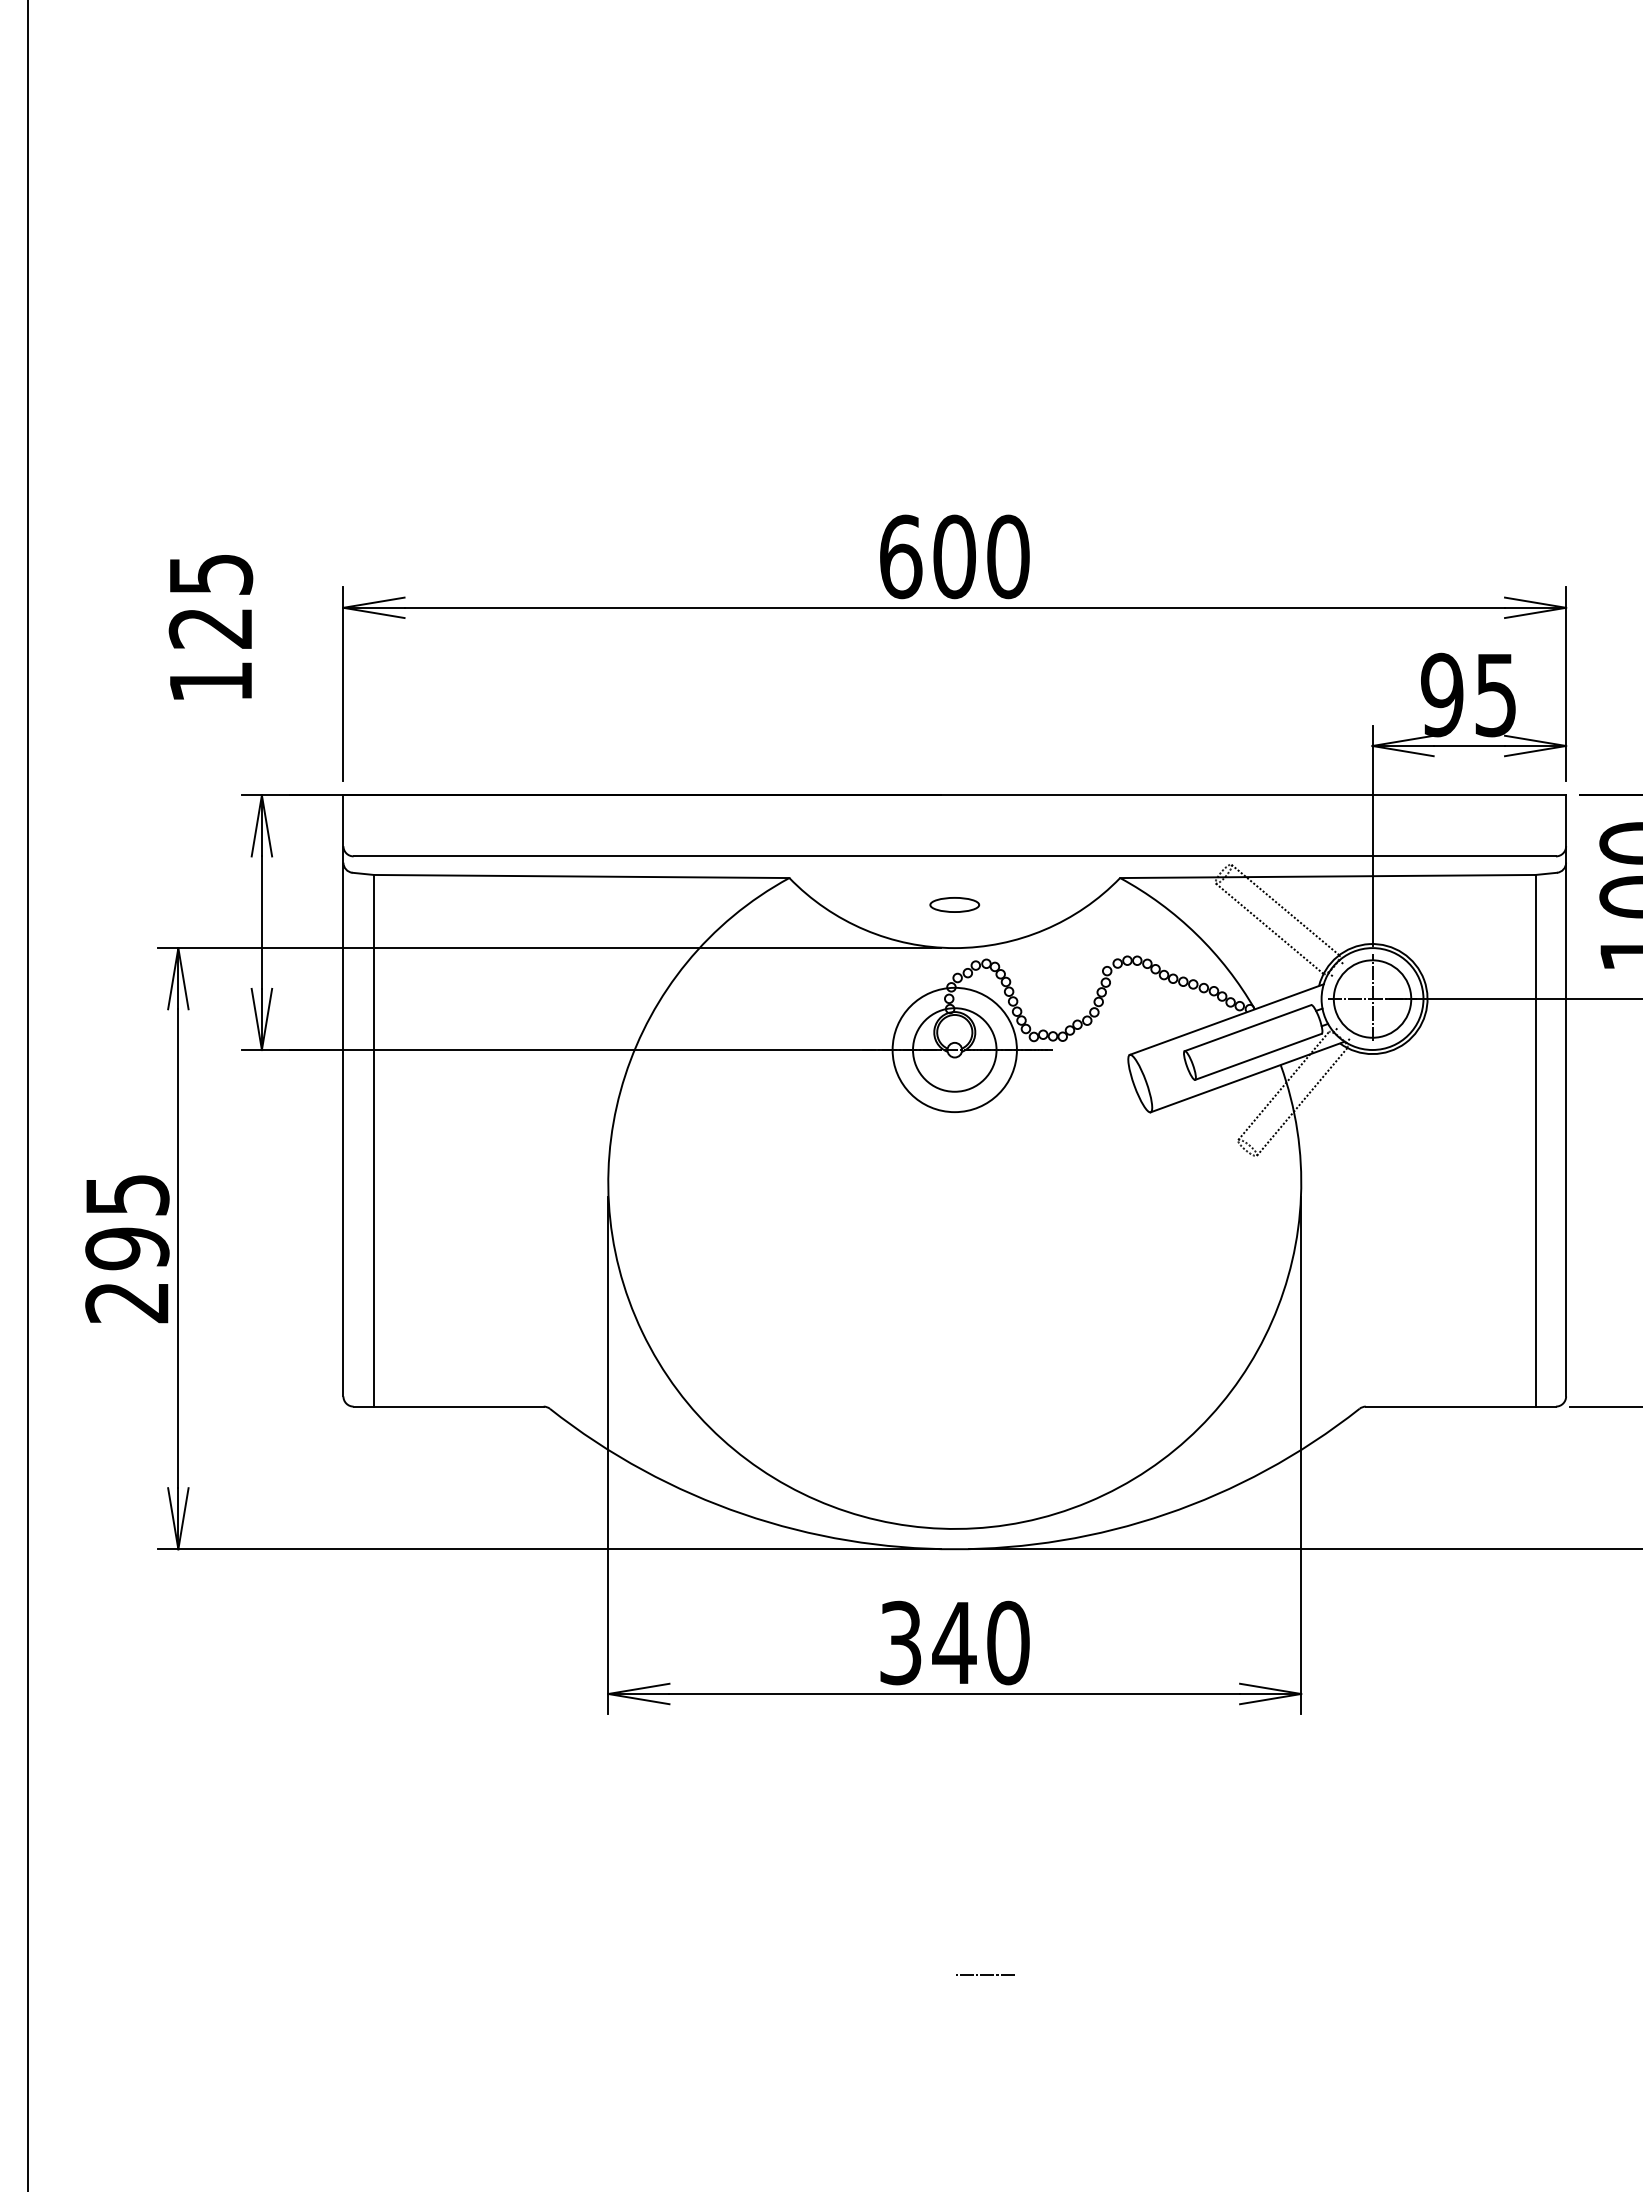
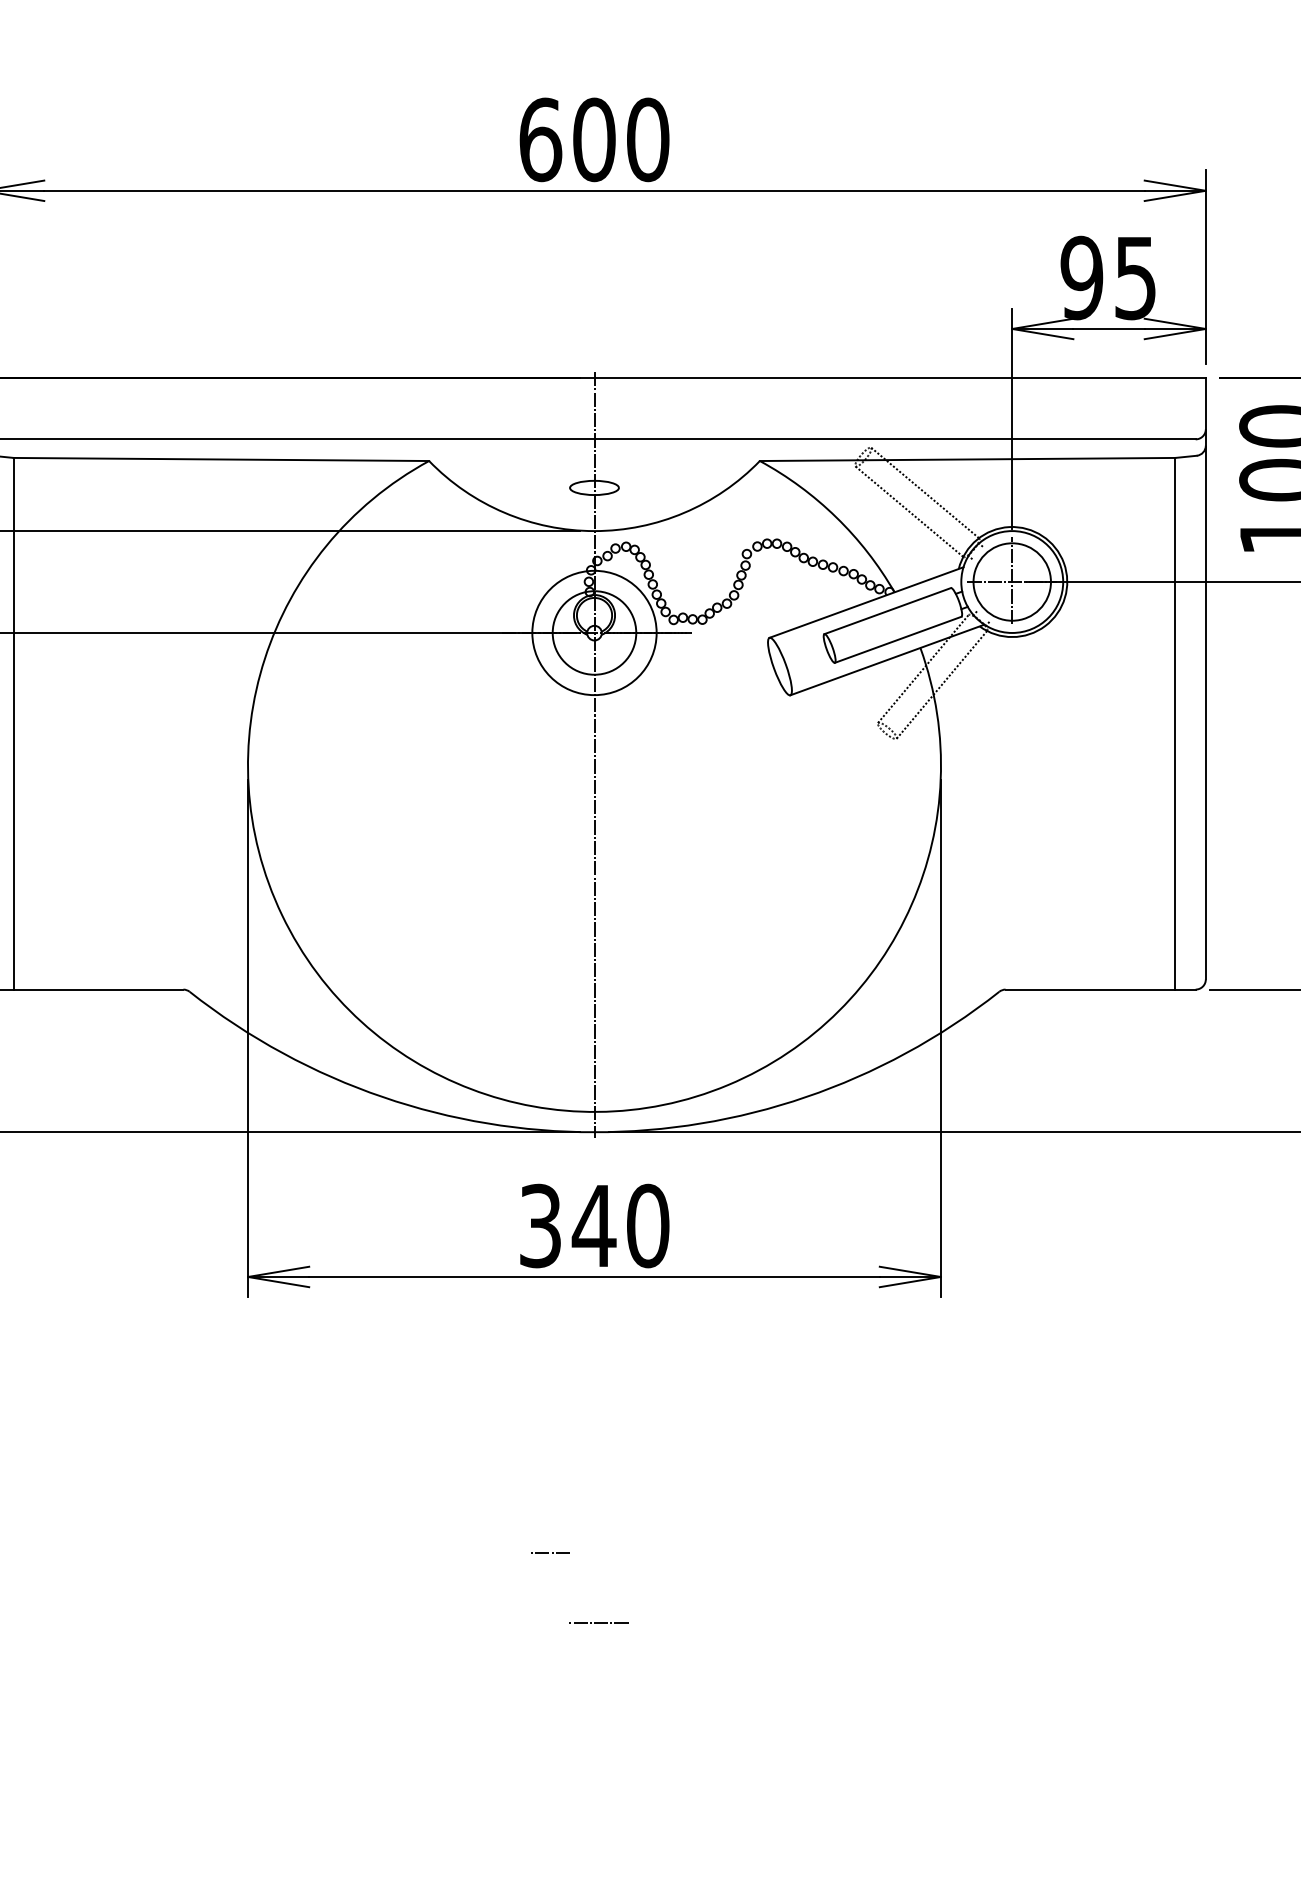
line: (954, 1172) -> (594, 755), added
line: (909, 1969) -> (549, 1552), added
line: (985, 1974) -> (599, 1622), moved

